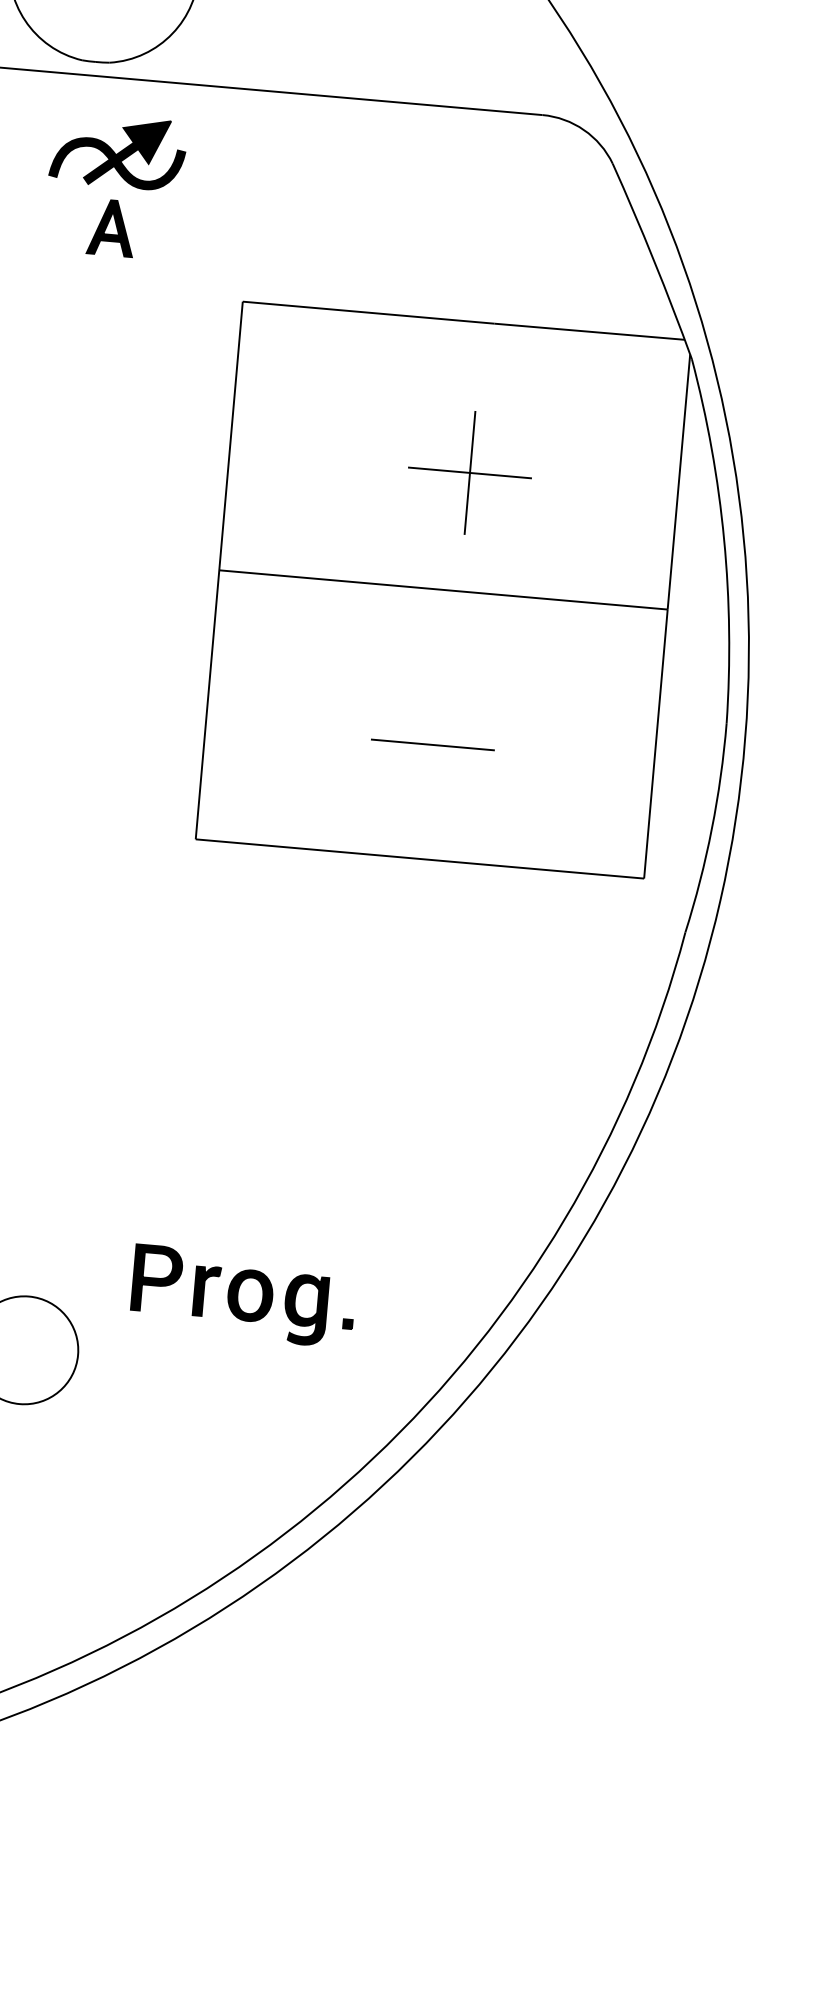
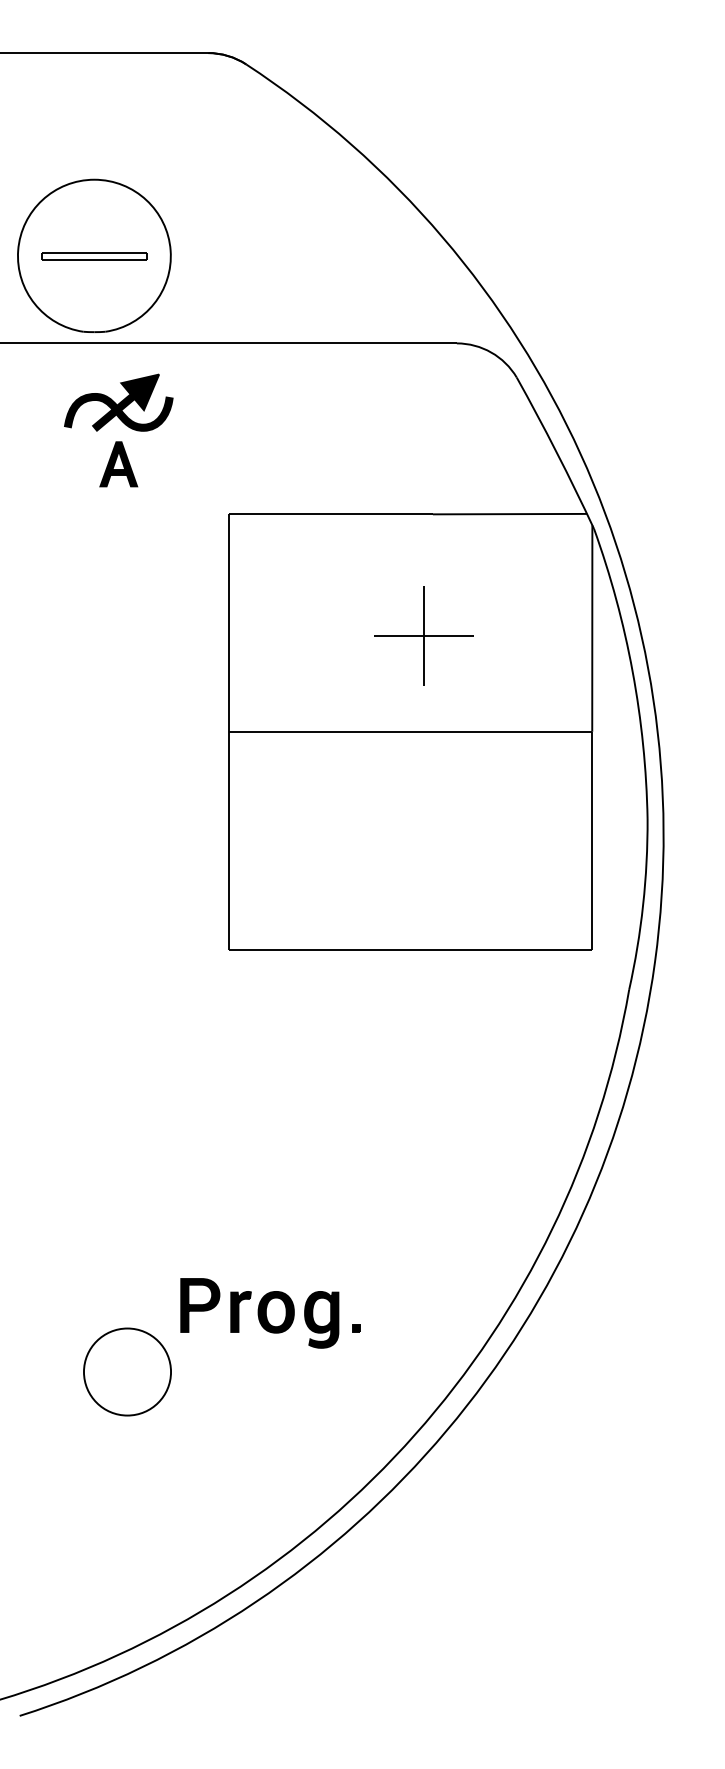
line: (432, 744) -> (412, 856), removed
part: (243, 1296) -> (270, 1313), moved

